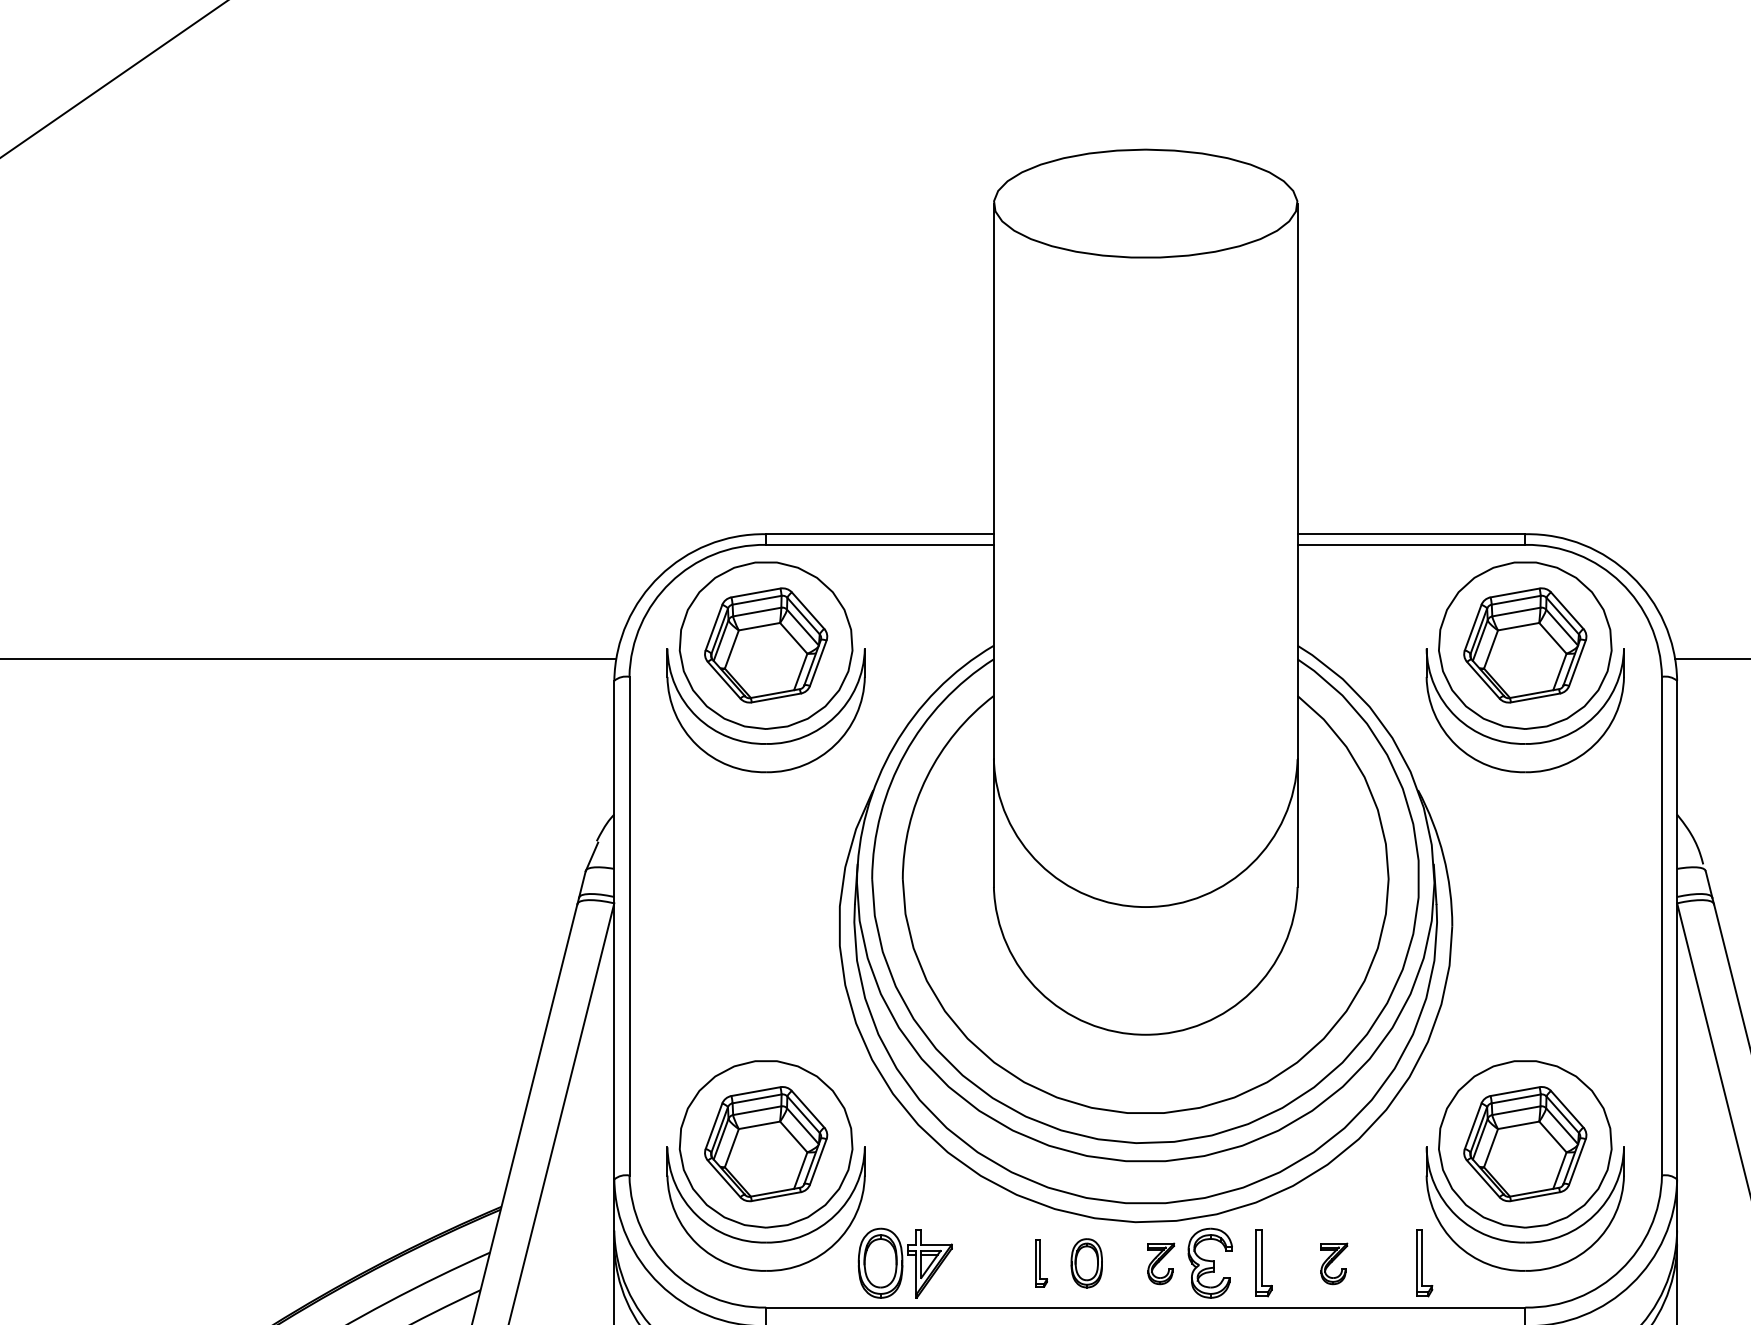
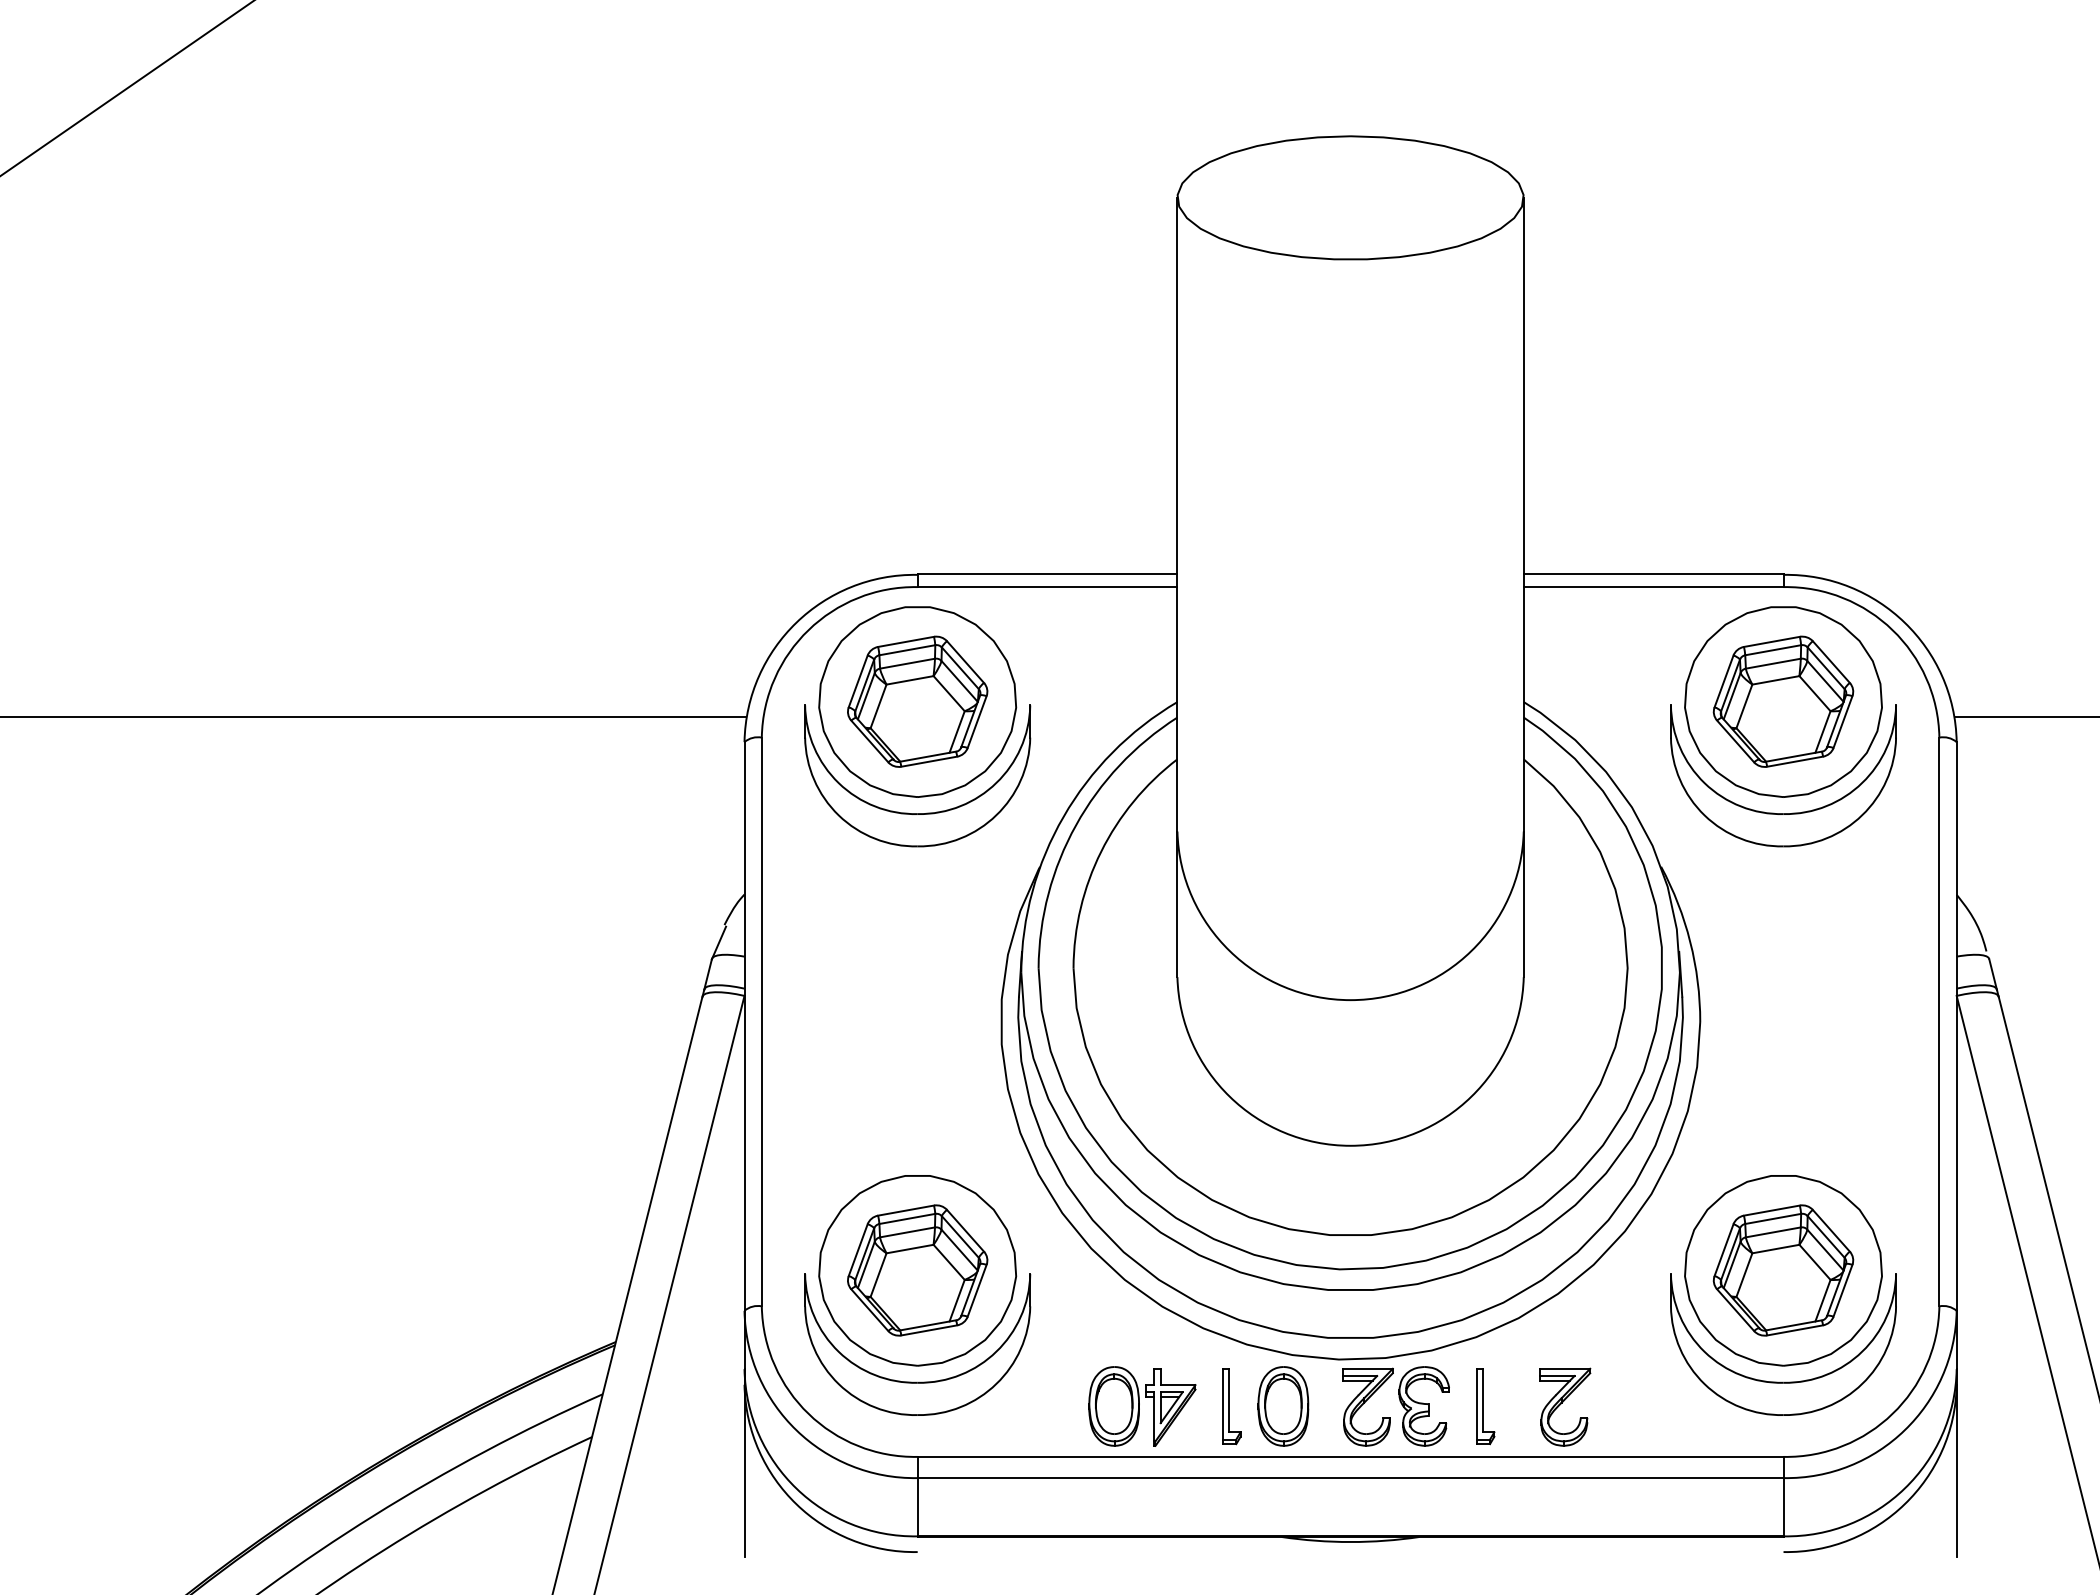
part: (905, 1263) -> (1142, 1406), moved
part: (1041, 1263) -> (1231, 1406), size x1.43
part: (1086, 1263) -> (1283, 1406), size x1.43
part: (1160, 1263) -> (1367, 1406), size x1.67
part: (1334, 1263) -> (1565, 1406), size x1.67
part: (1424, 1263) -> (1668, 1406), removed

